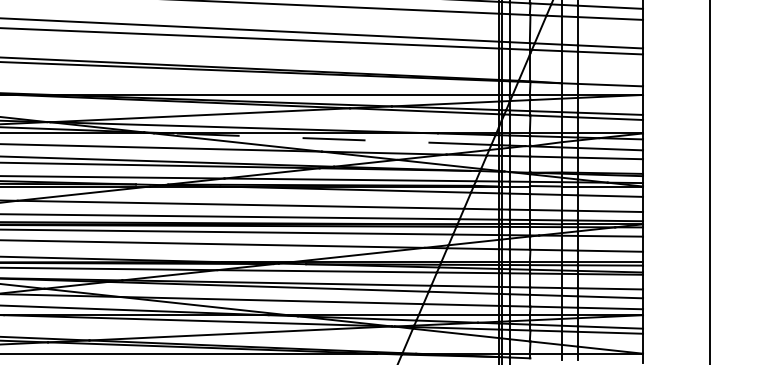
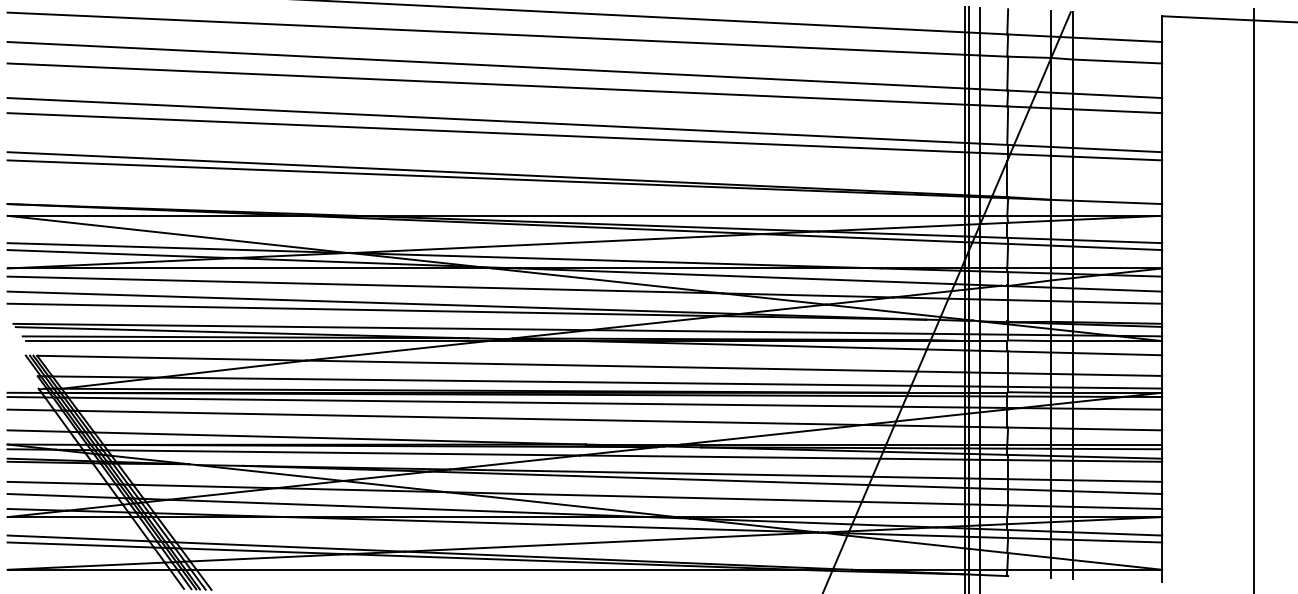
line: (332, 139) -> (737, 276), dashed -> solid

